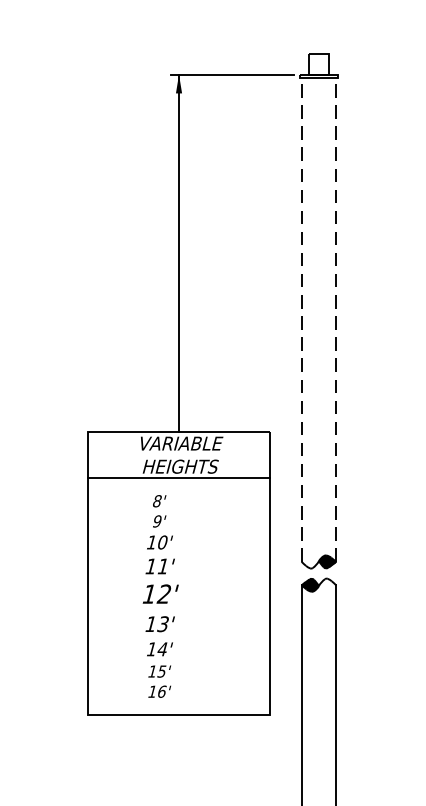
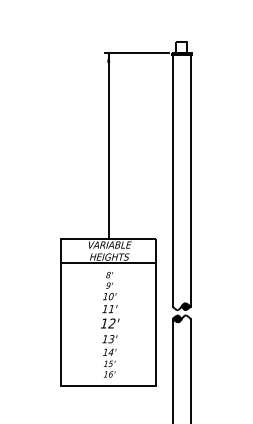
line: (301, 319) -> (172, 180), dashed -> solid
line: (335, 319) -> (190, 180), dashed -> solid
text: (161, 595) -> (110, 324), moved

